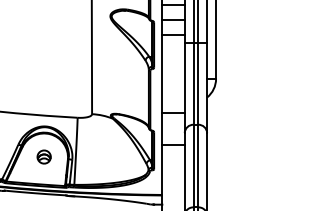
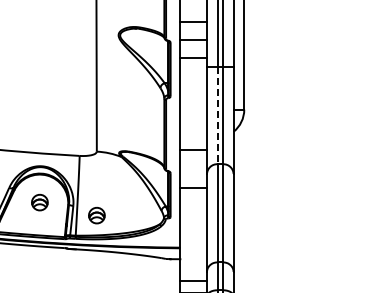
line: (193, 83) -> (217, 115), solid -> dashed
part: (91, 167) -> (96, 215), added

